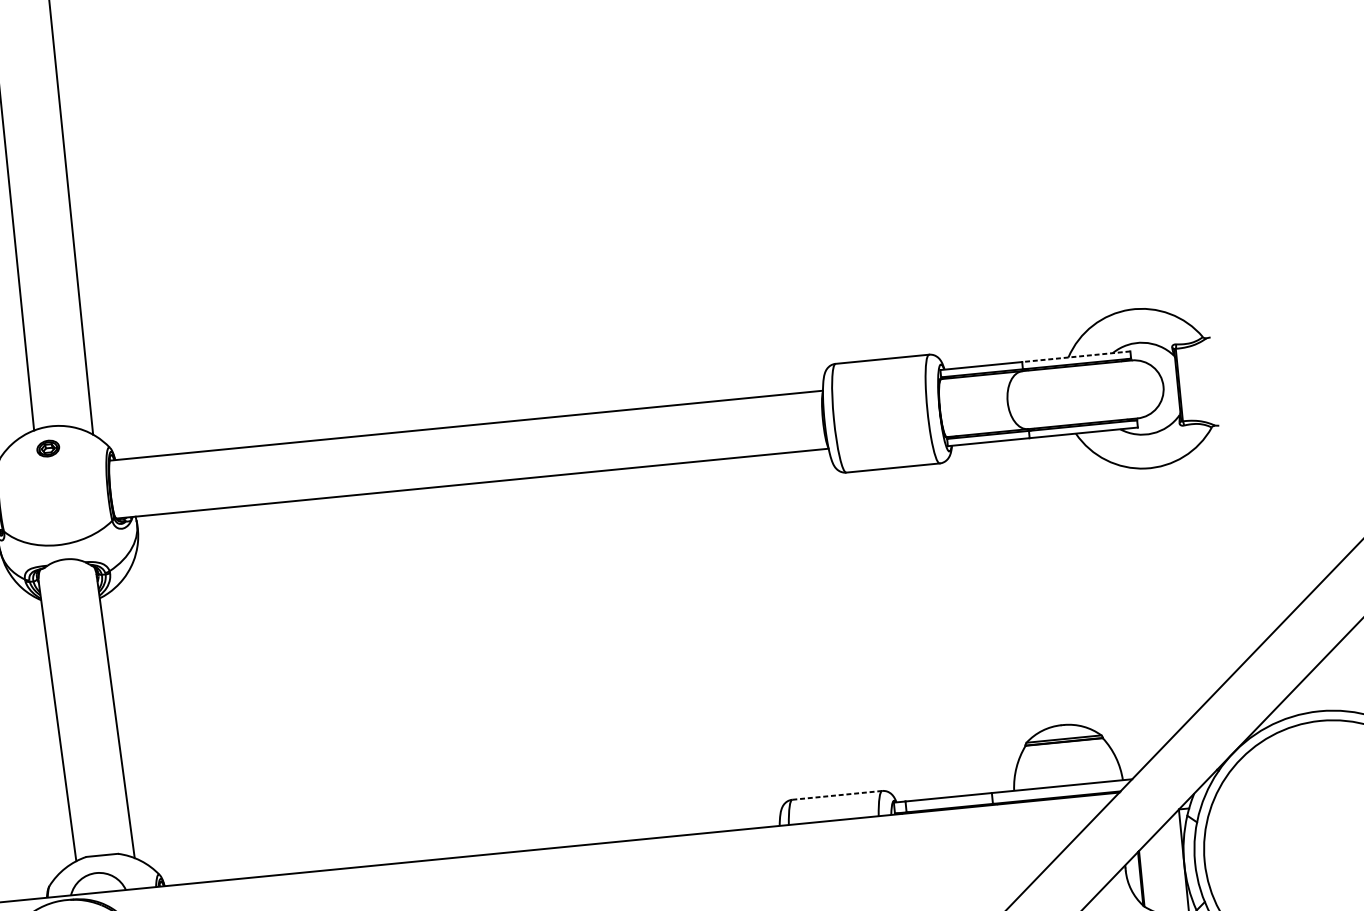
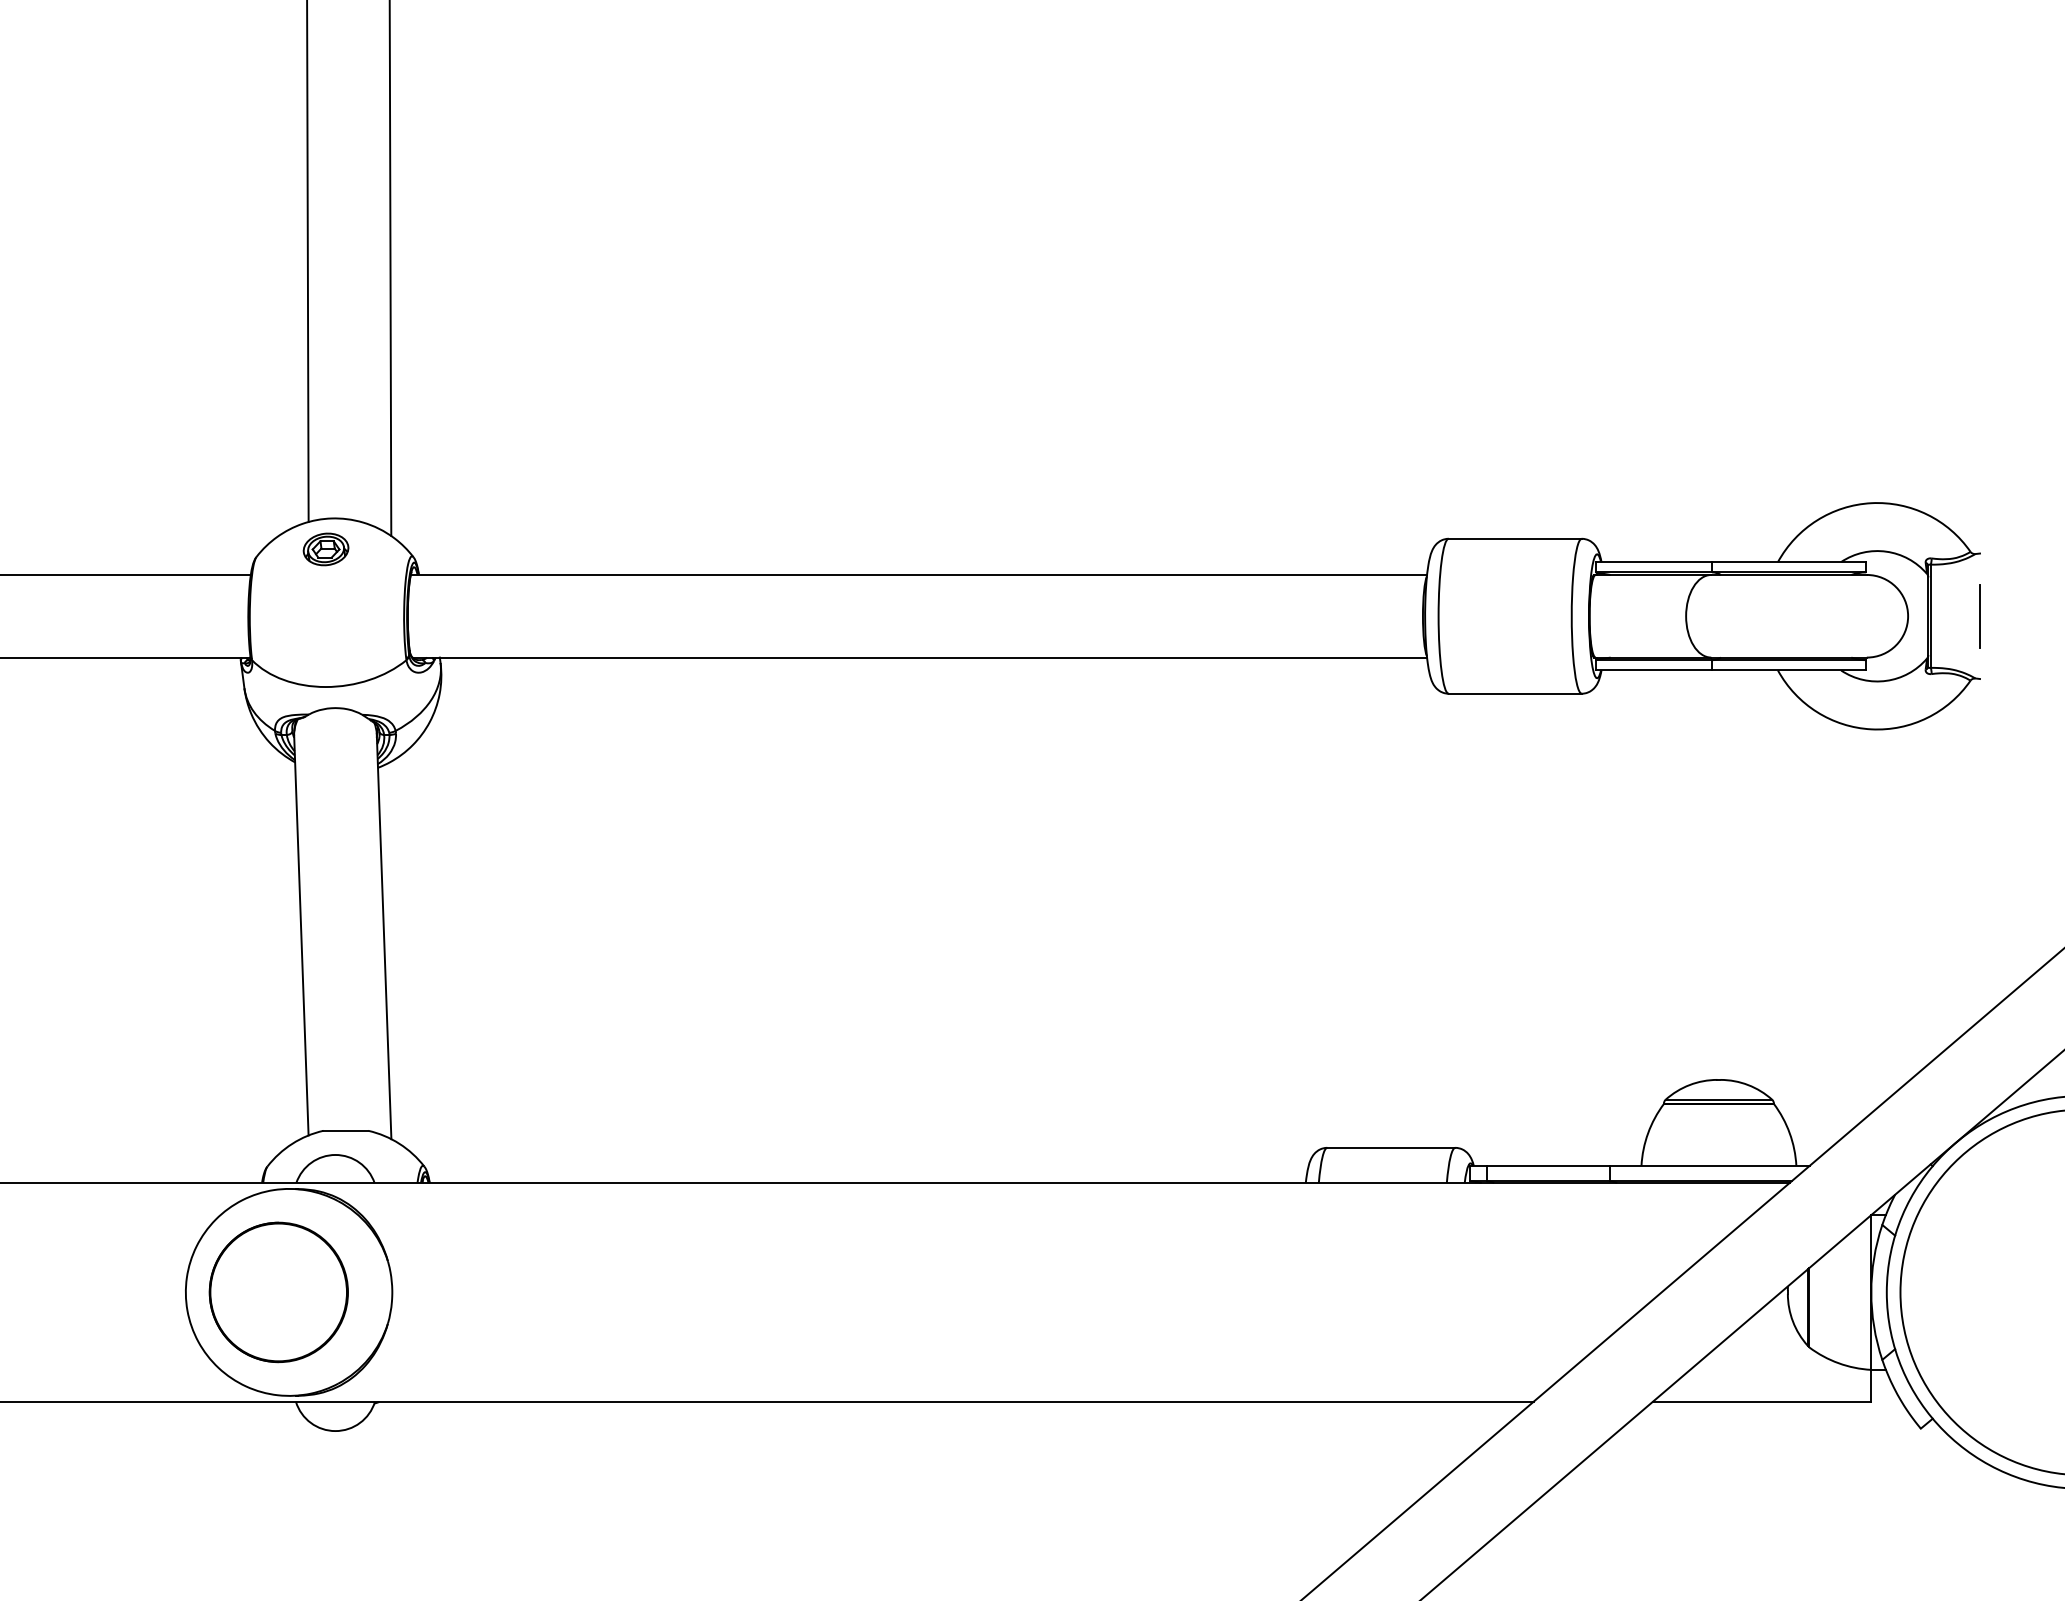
line: (1075, 357) -> (1788, 562), dashed -> solid
line: (1213, 381) -> (1979, 616), added
part: (47, 448) -> (325, 549), size x1.43
line: (836, 795) -> (1390, 1147), dashed -> solid

